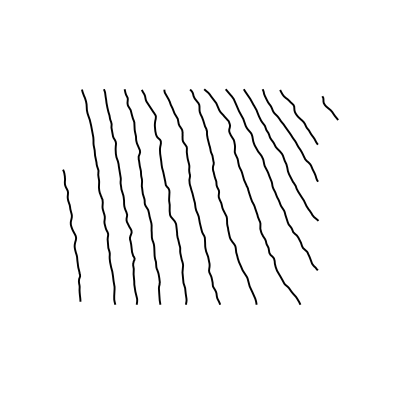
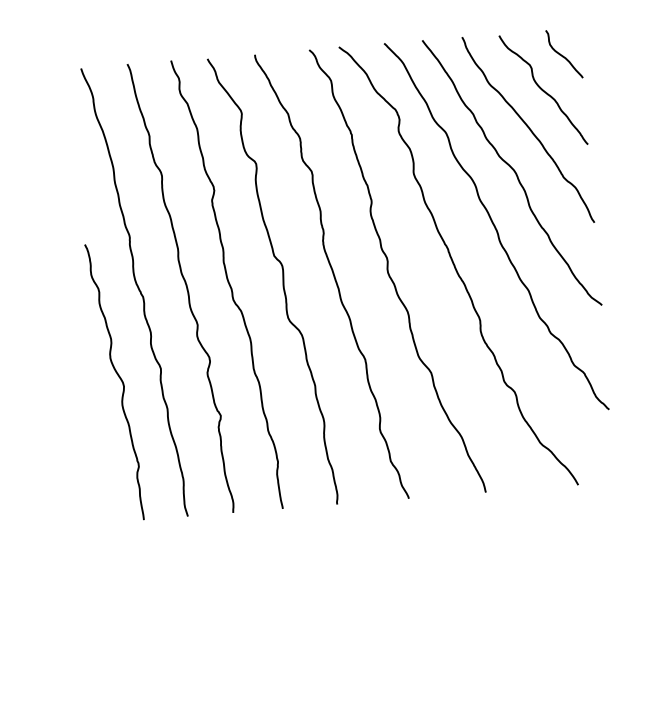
curve: (329, 108) -> (563, 55), moved
curve: (73, 233) -> (117, 377), moved

